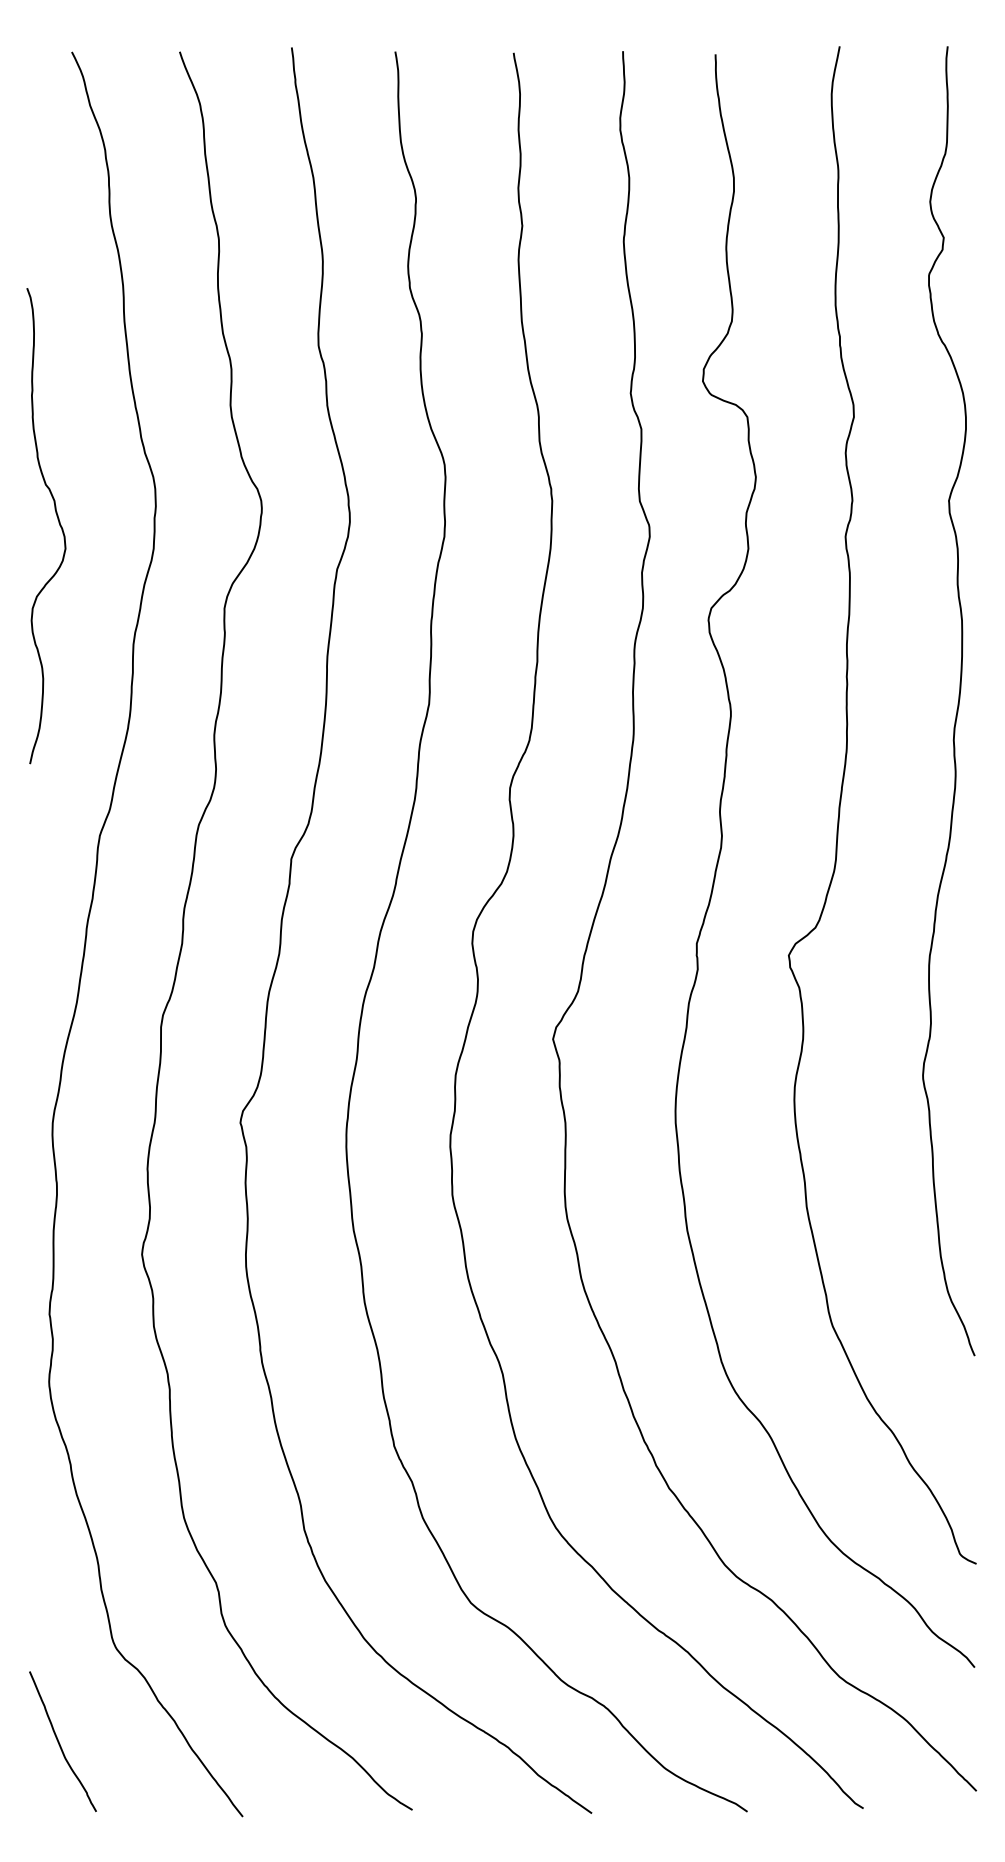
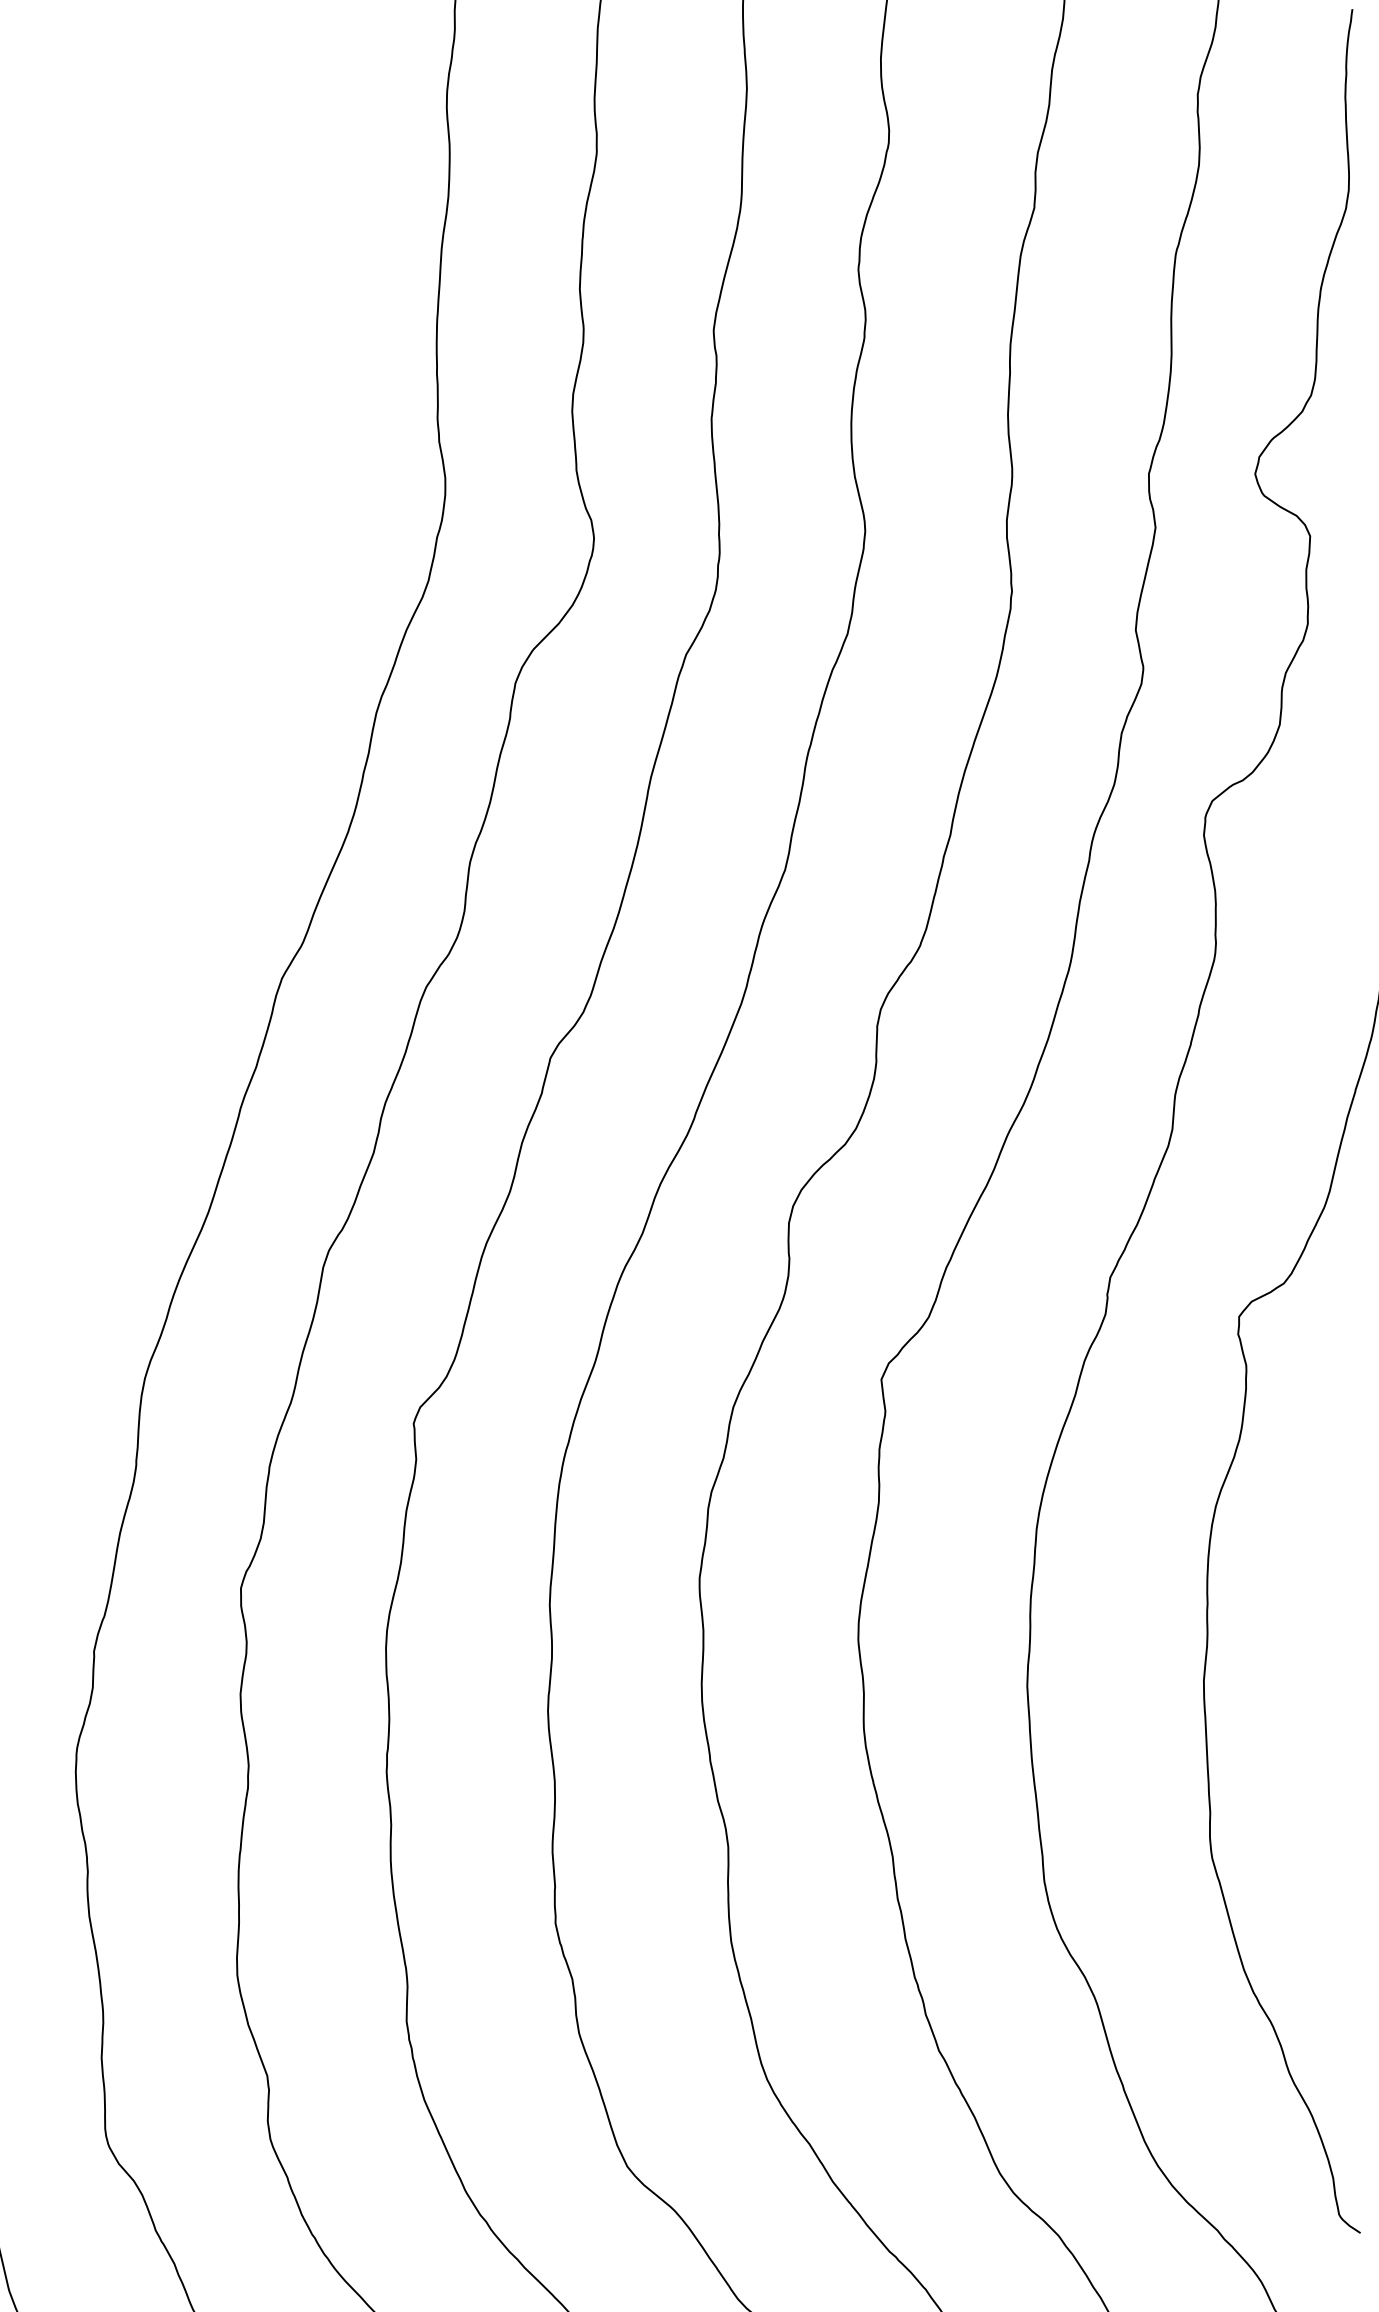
curve: (58, 523) -> (298, 521), removed

